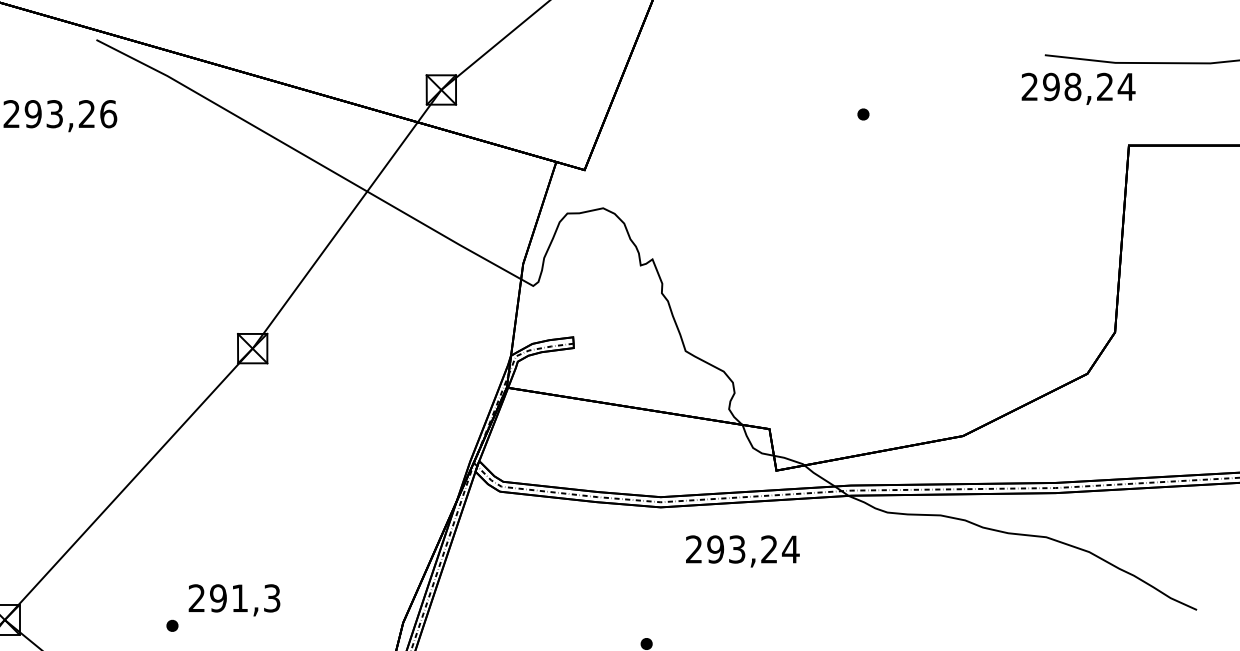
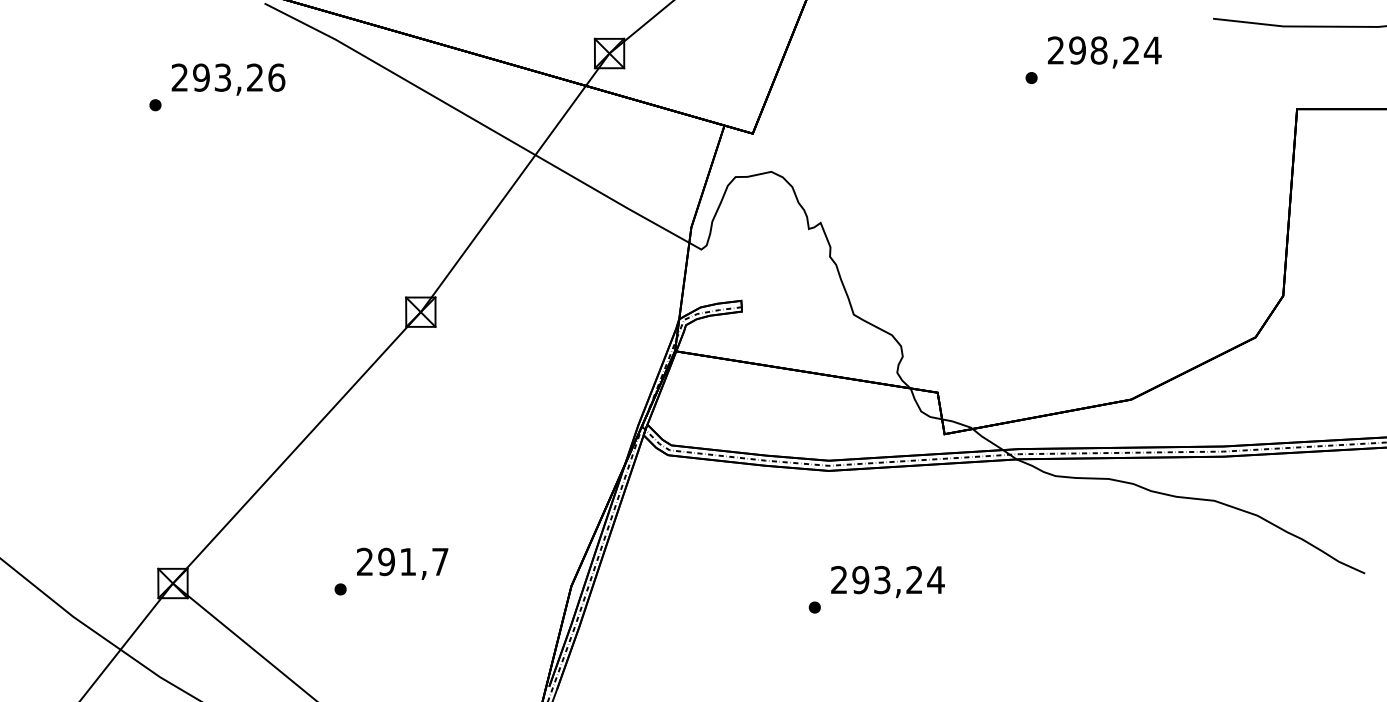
text: (1078, 88) -> (1104, 52), moved
text: (742, 551) -> (887, 582), moved
text: (272, 597) -> (440, 561), 291,3 -> 291,7

